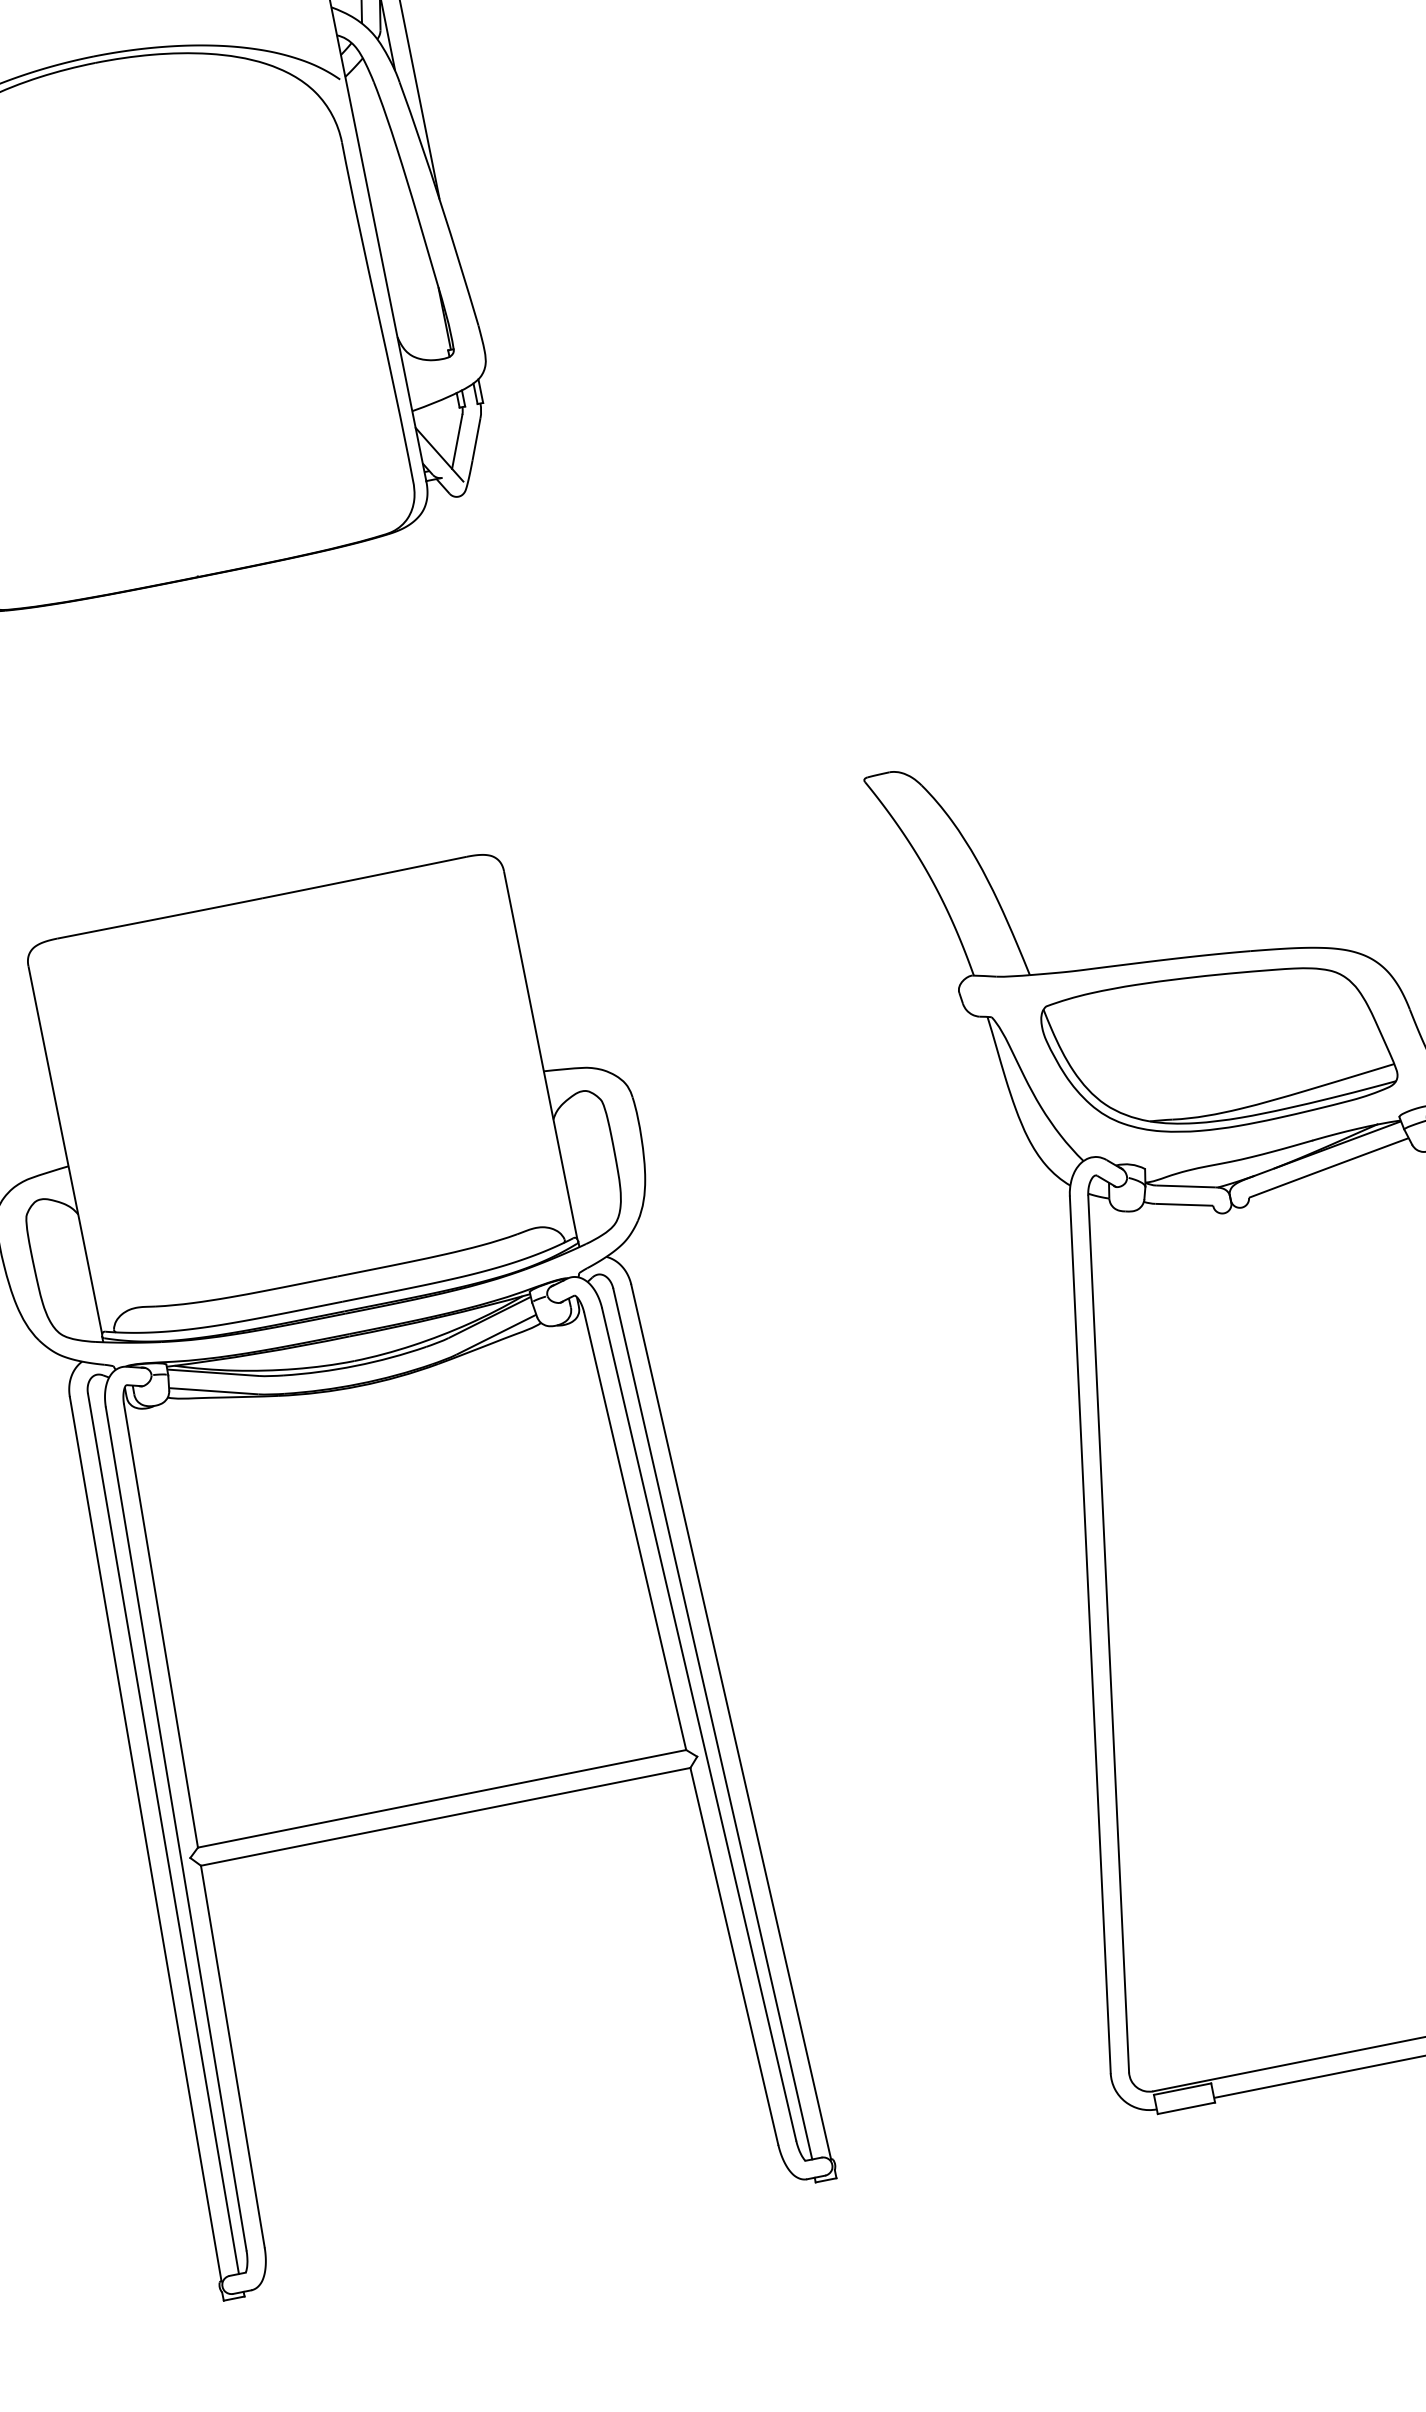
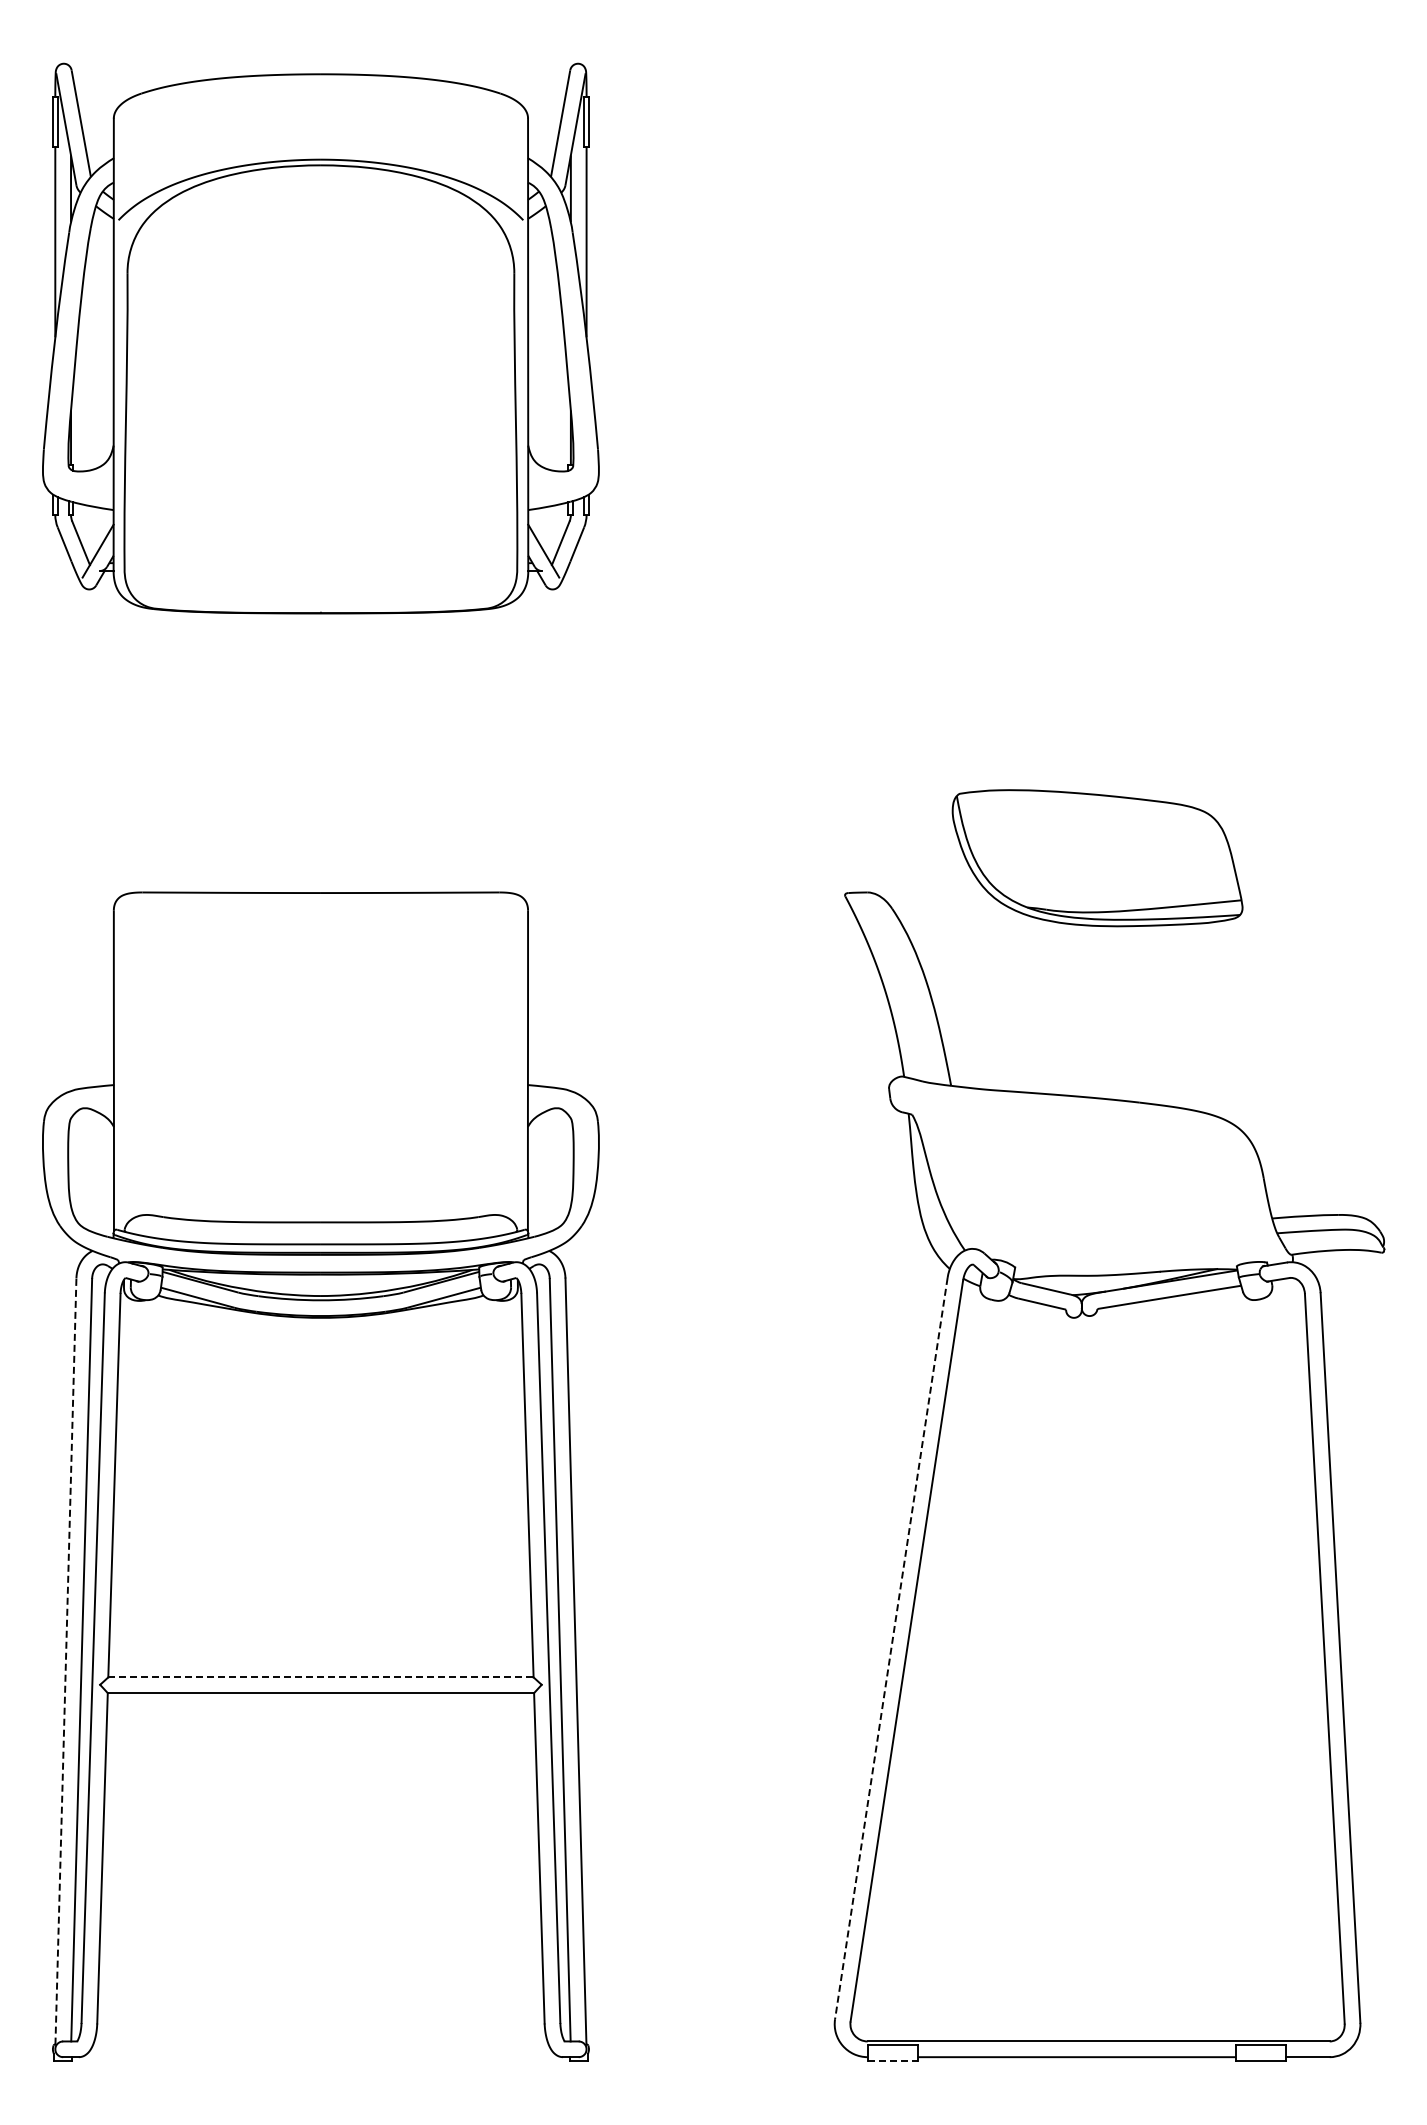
part: (1219, 1049) -> (1097, 858), moved
line: (1090, 1634) -> (891, 1648), solid -> dashed
line: (441, 1799) -> (320, 1677), solid -> dashed
line: (145, 1839) -> (65, 1661), solid -> dashed
line: (1186, 2108) -> (892, 2061), solid -> dashed

